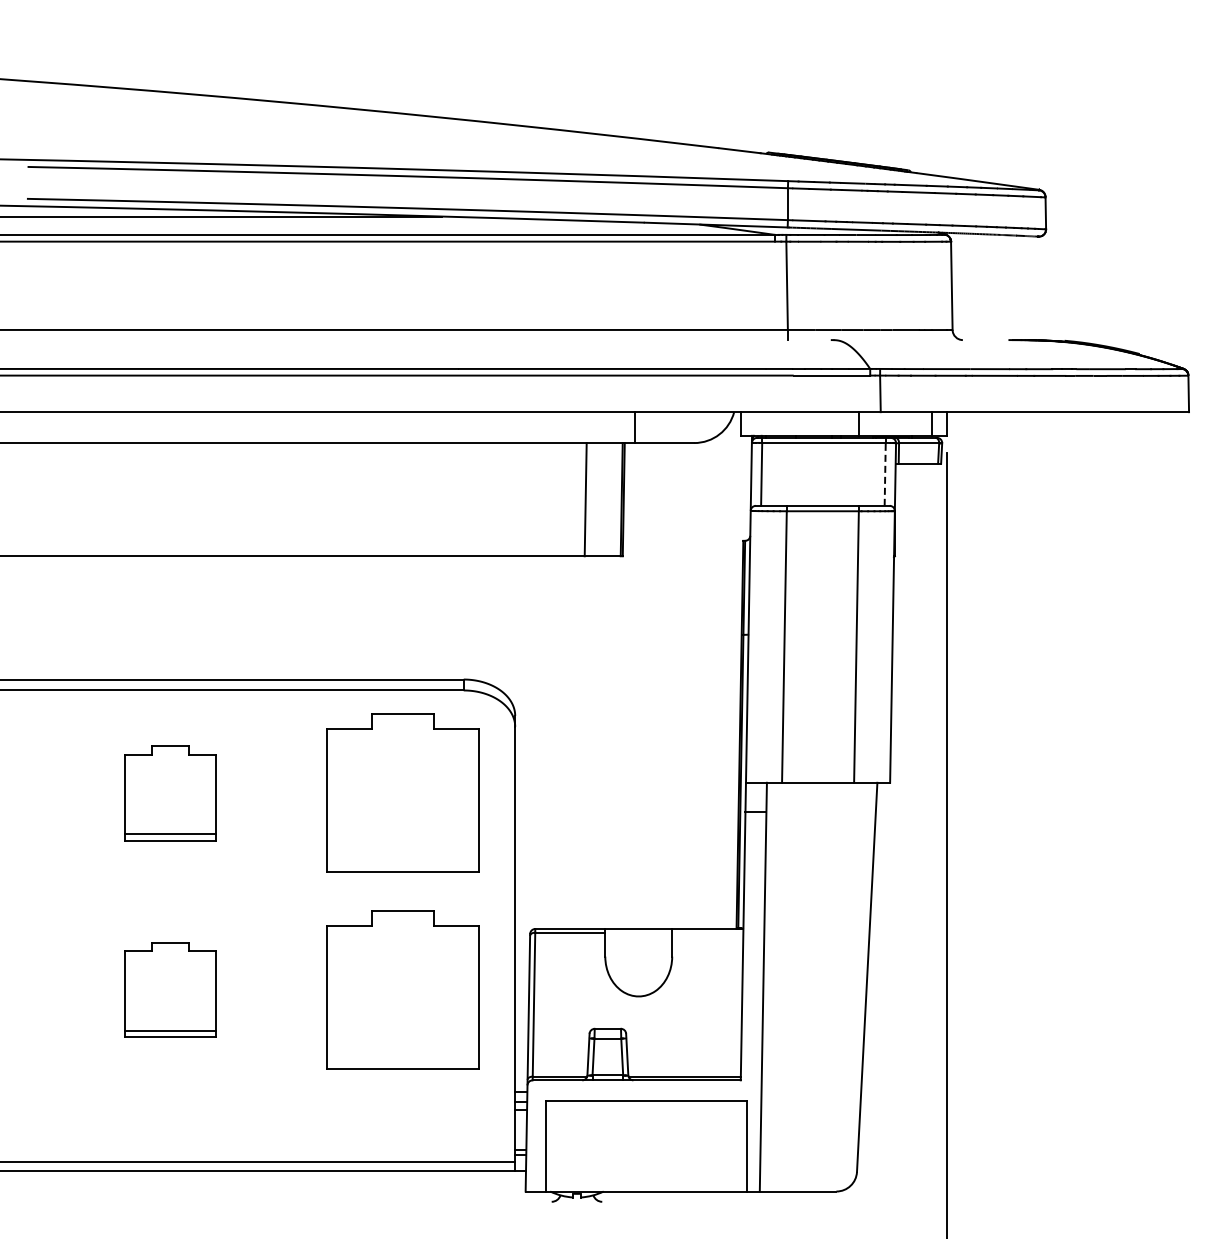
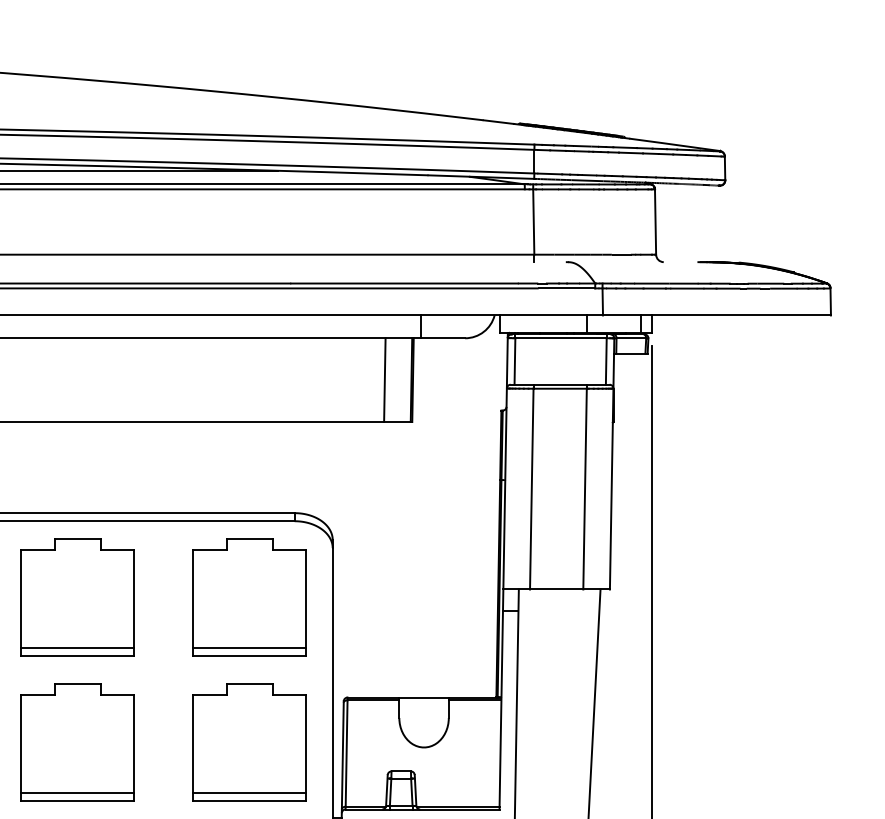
line: (885, 473) -> (606, 360), dashed -> solid
part: (170, 792) -> (77, 596), size x1.67
line: (402, 861) -> (249, 647), added
line: (707, 932) -> (474, 700), added
part: (170, 989) -> (77, 742), size x1.67
line: (402, 1058) -> (249, 793), added

